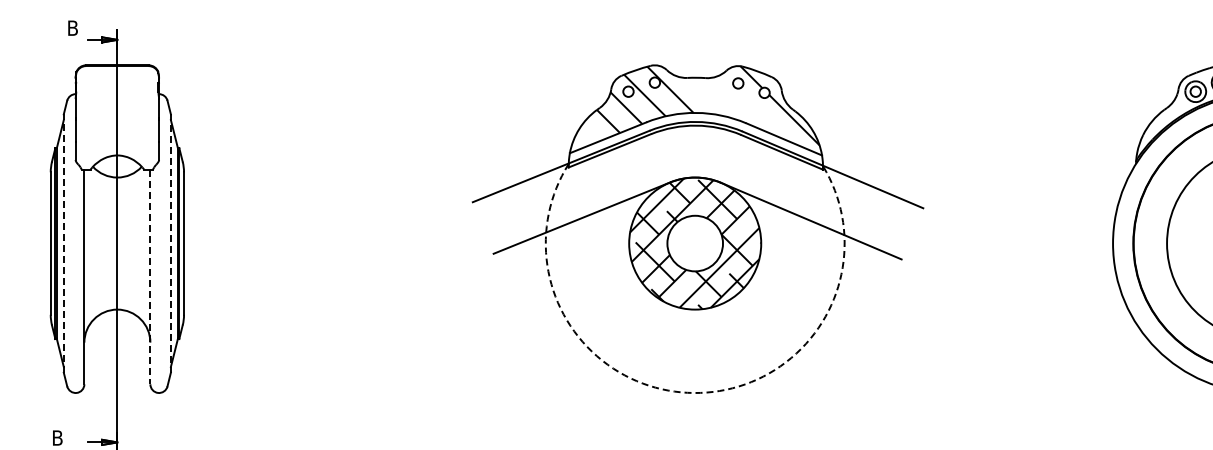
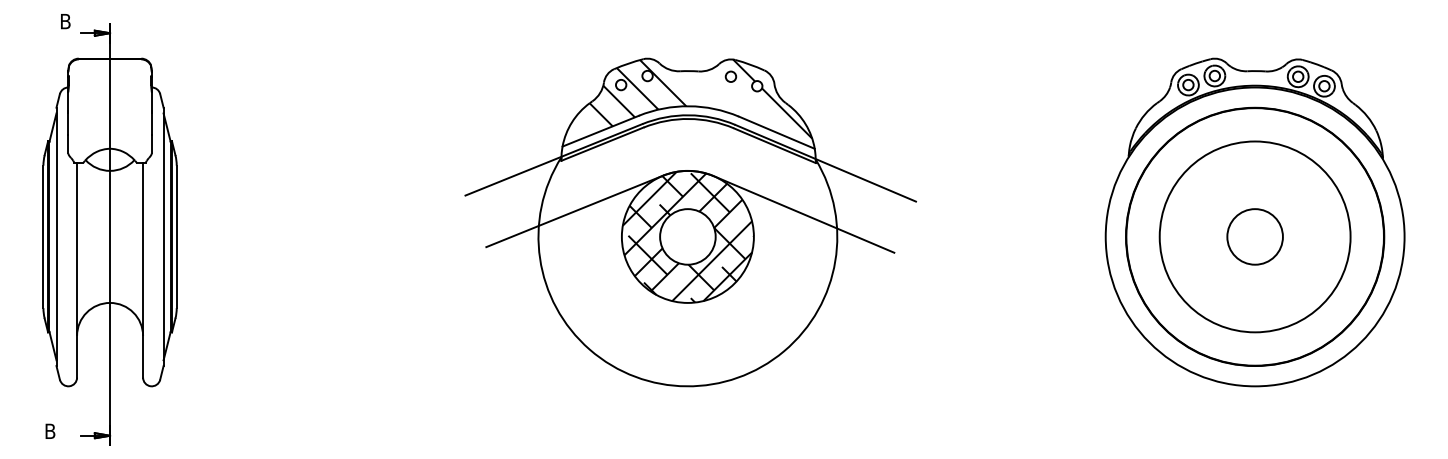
line: (63, 243) -> (56, 236), dashed -> solid
line: (170, 244) -> (163, 237), dashed -> solid
line: (150, 277) -> (143, 270), dashed -> solid
arc: (693, 393) -> (686, 386), dashed -> solid

